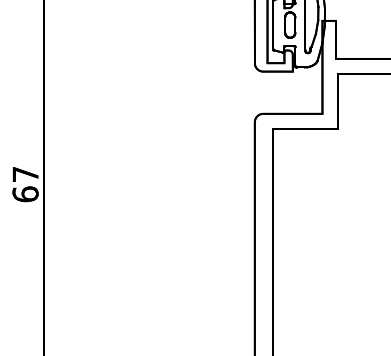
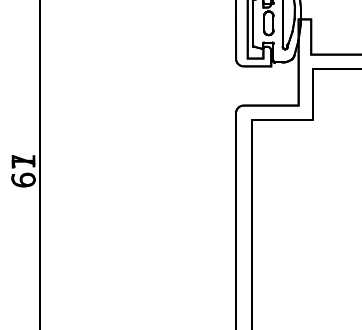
text: (25, 174) -> (23, 161), 67 -> 61

